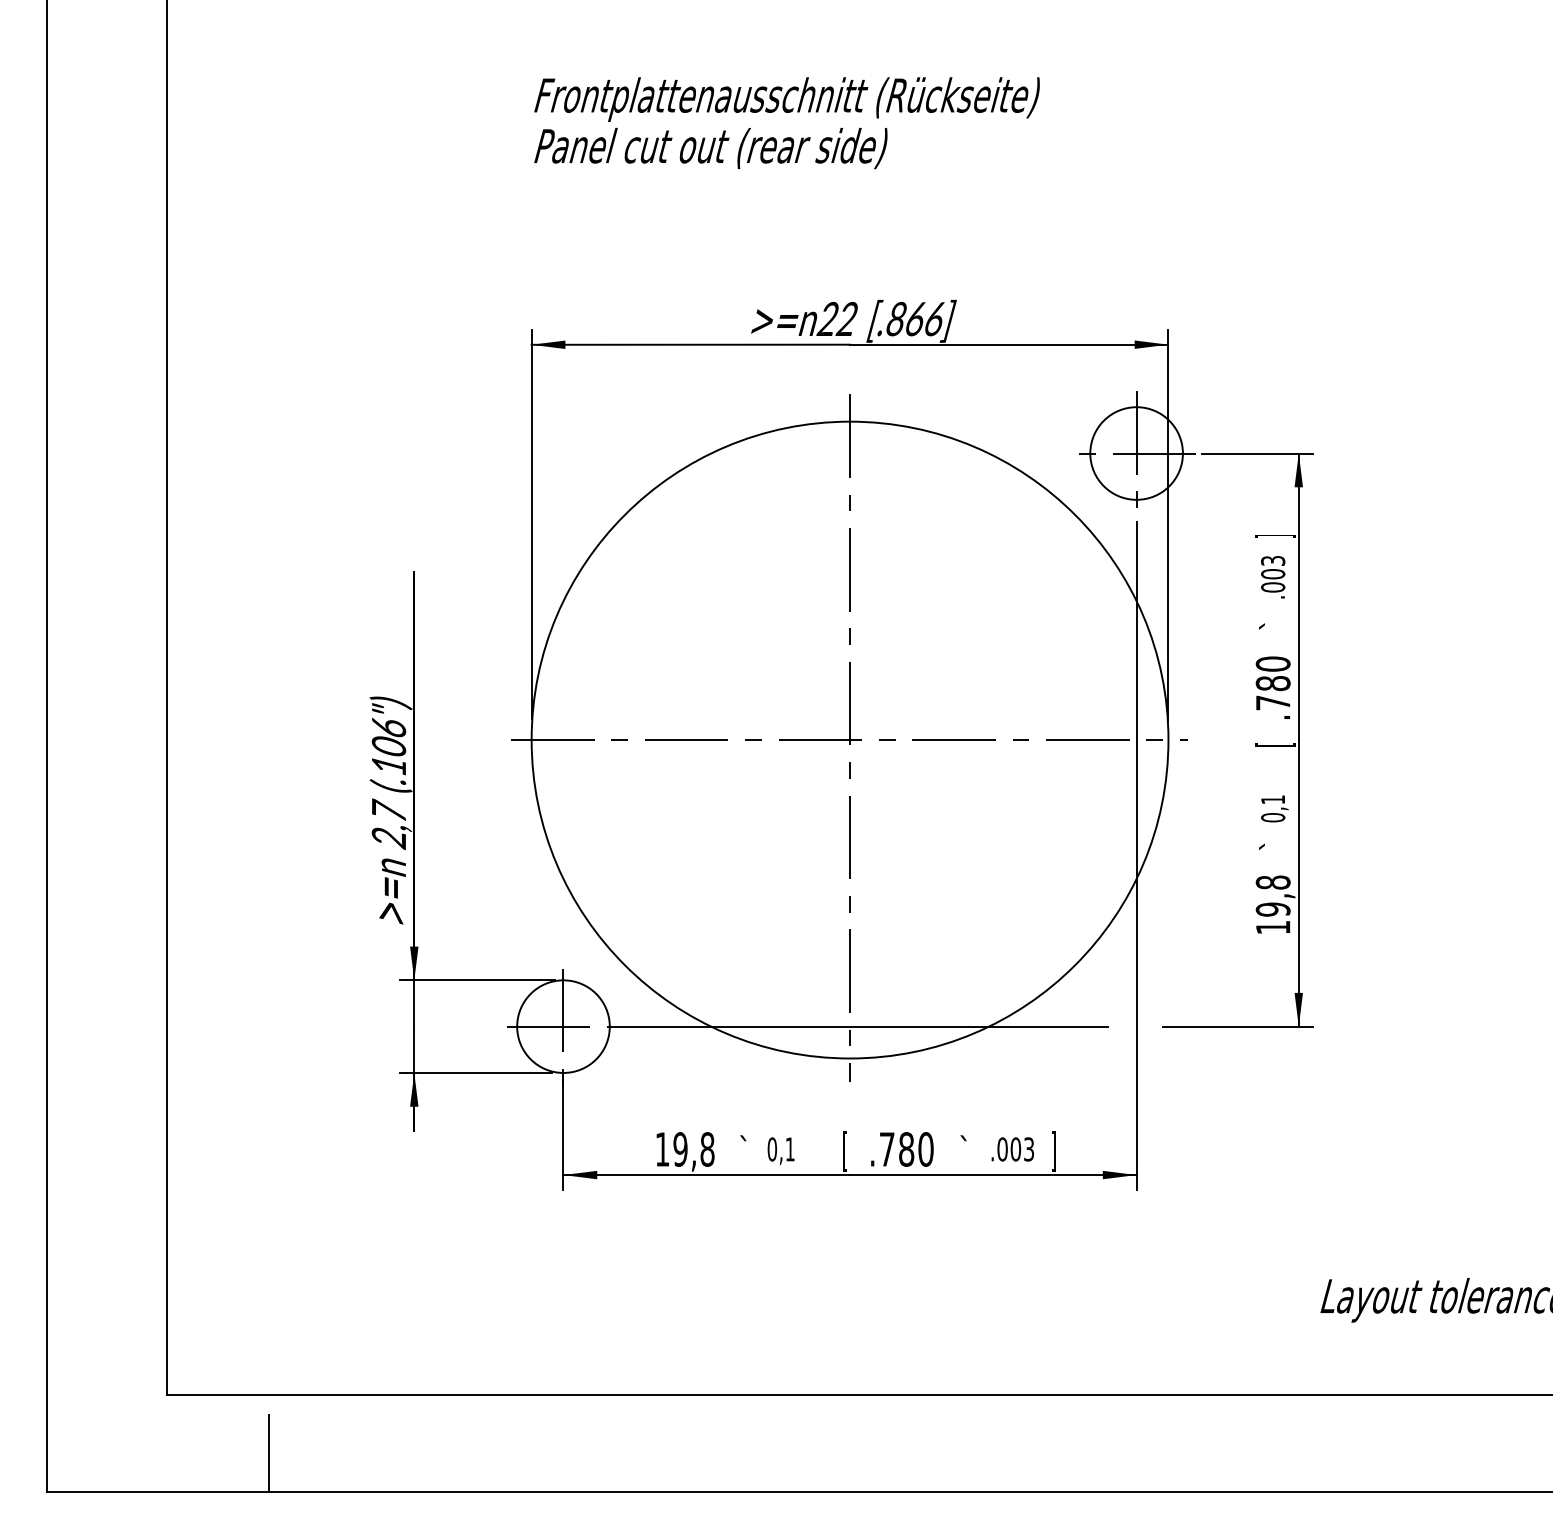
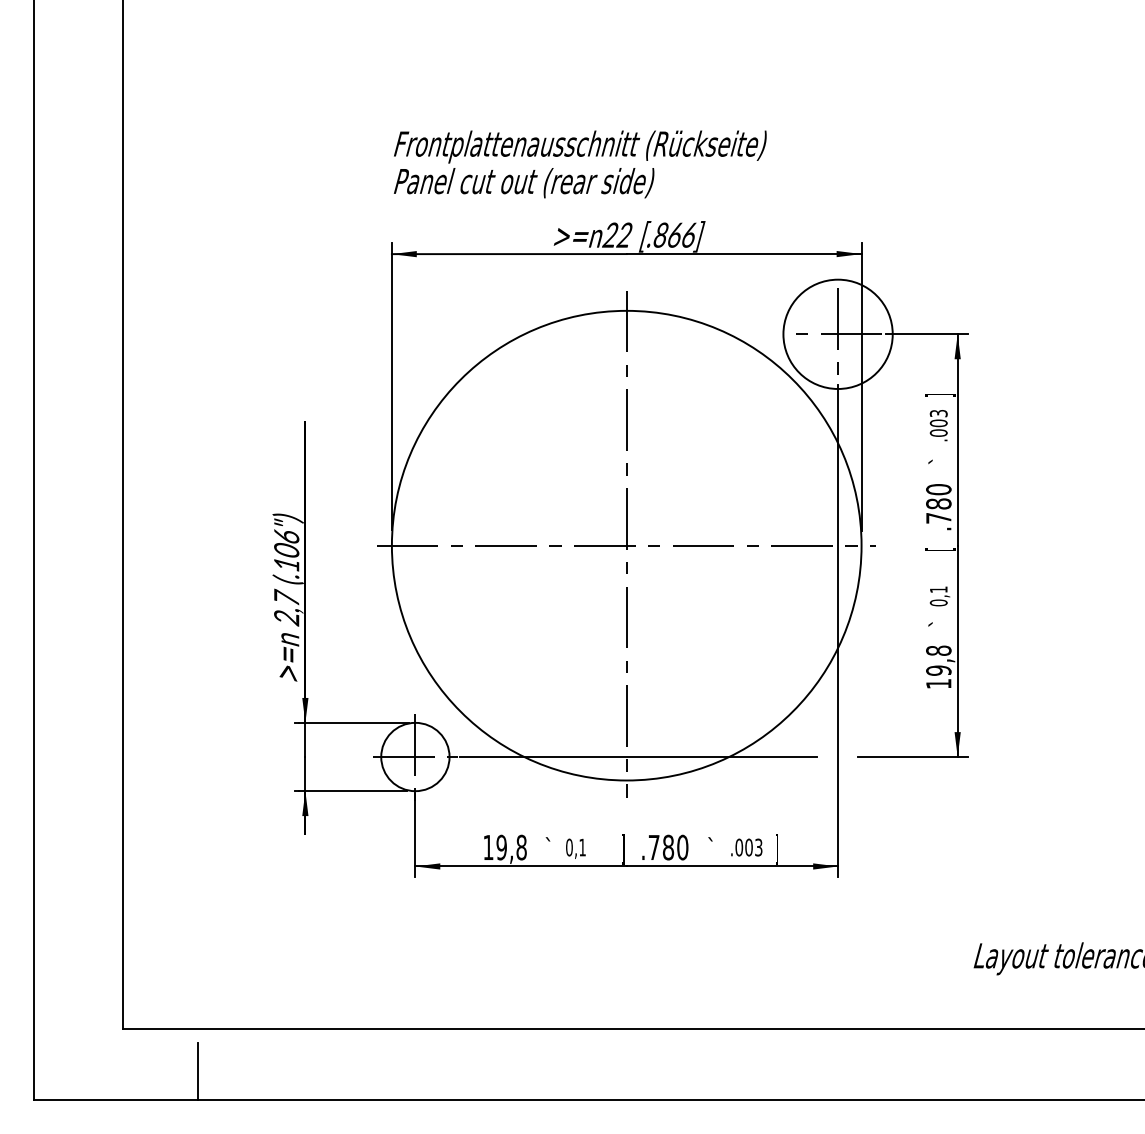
text: (786, 123) -> (579, 164), moved
circle: (1136, 453) -> (838, 334), size x1.6
text: (844, 1151) -> (622, 849), [ -> ]

